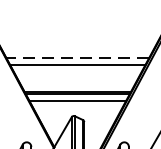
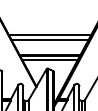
line: (76, 56) -> (49, 34), dashed -> solid

